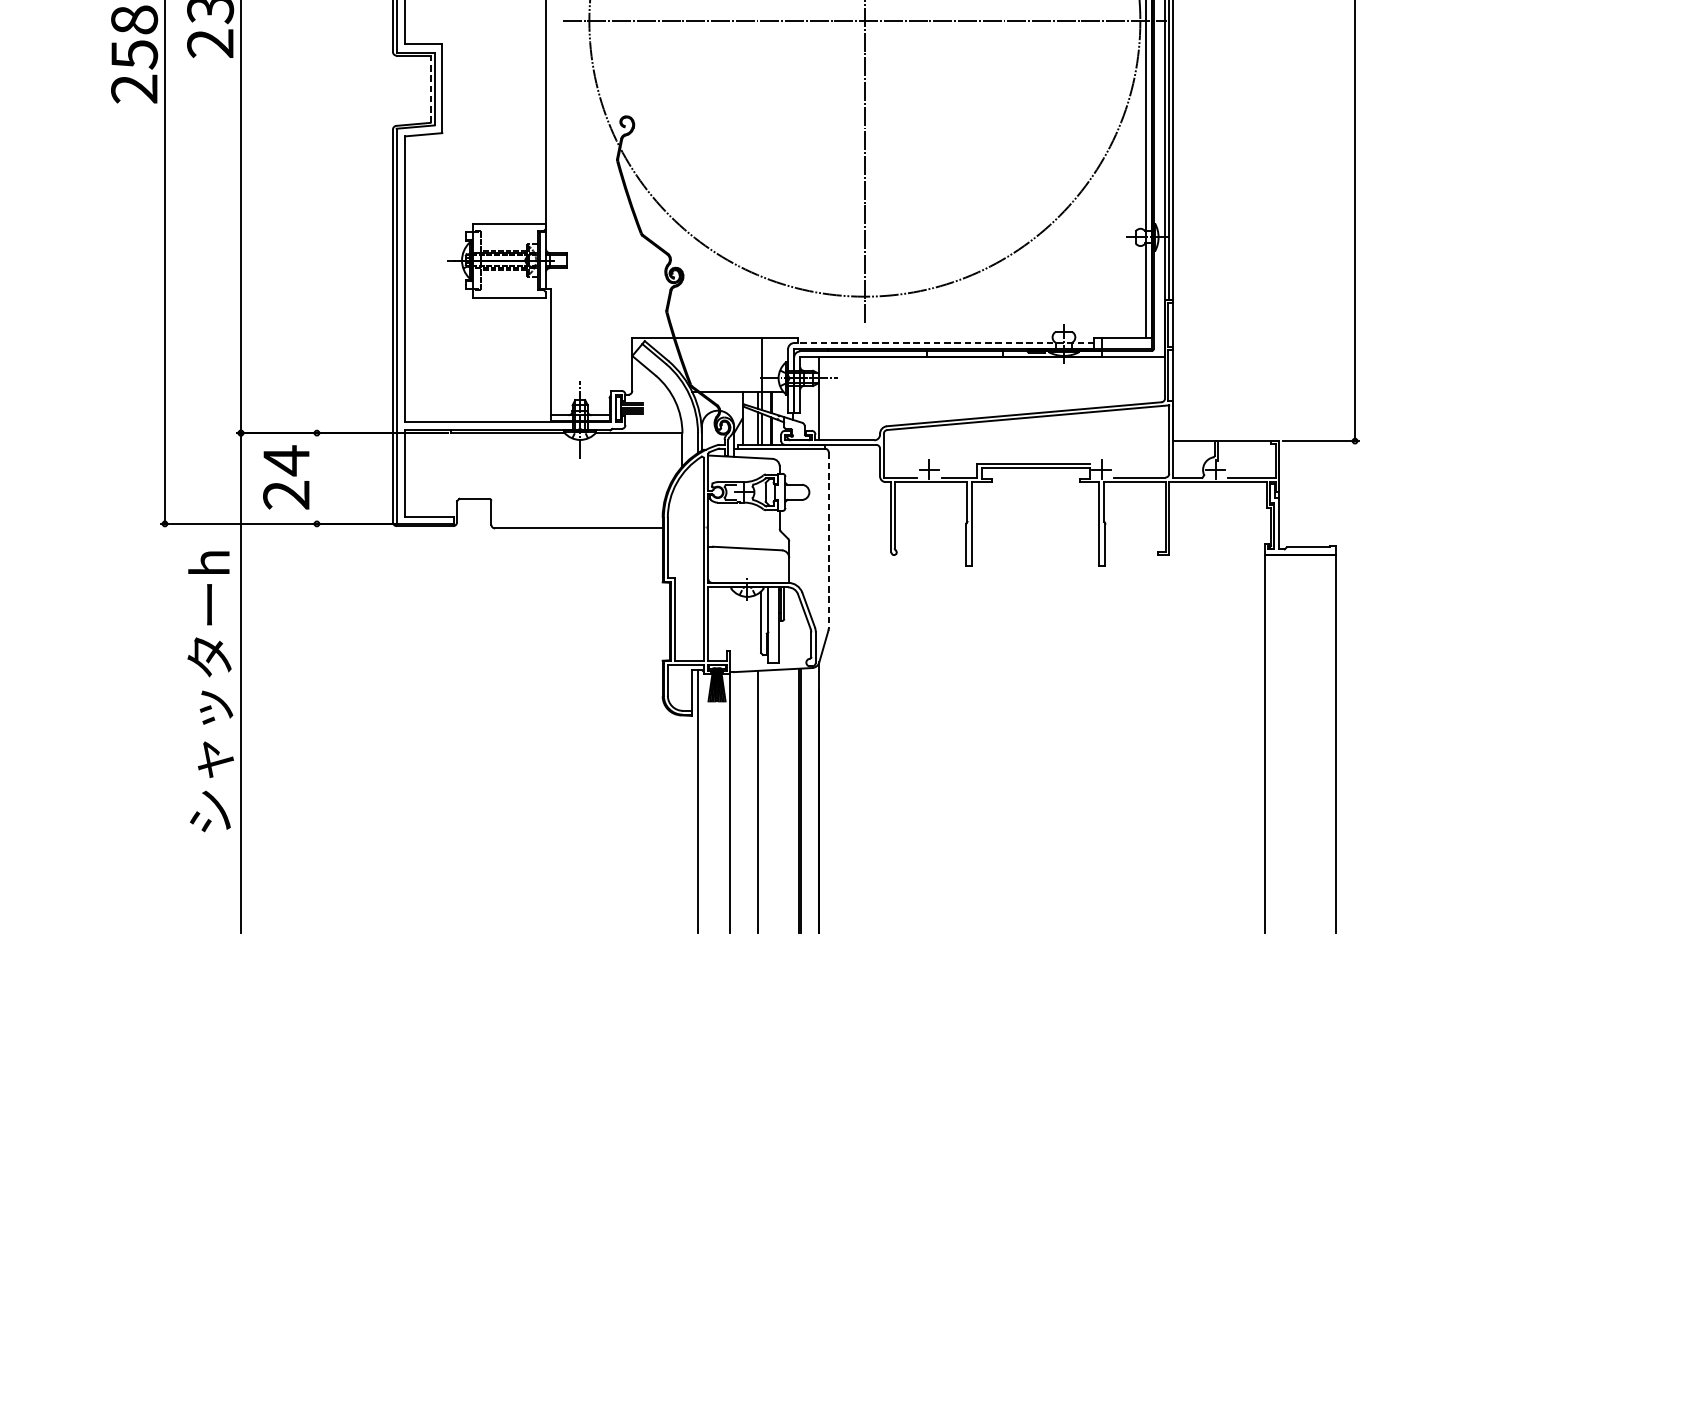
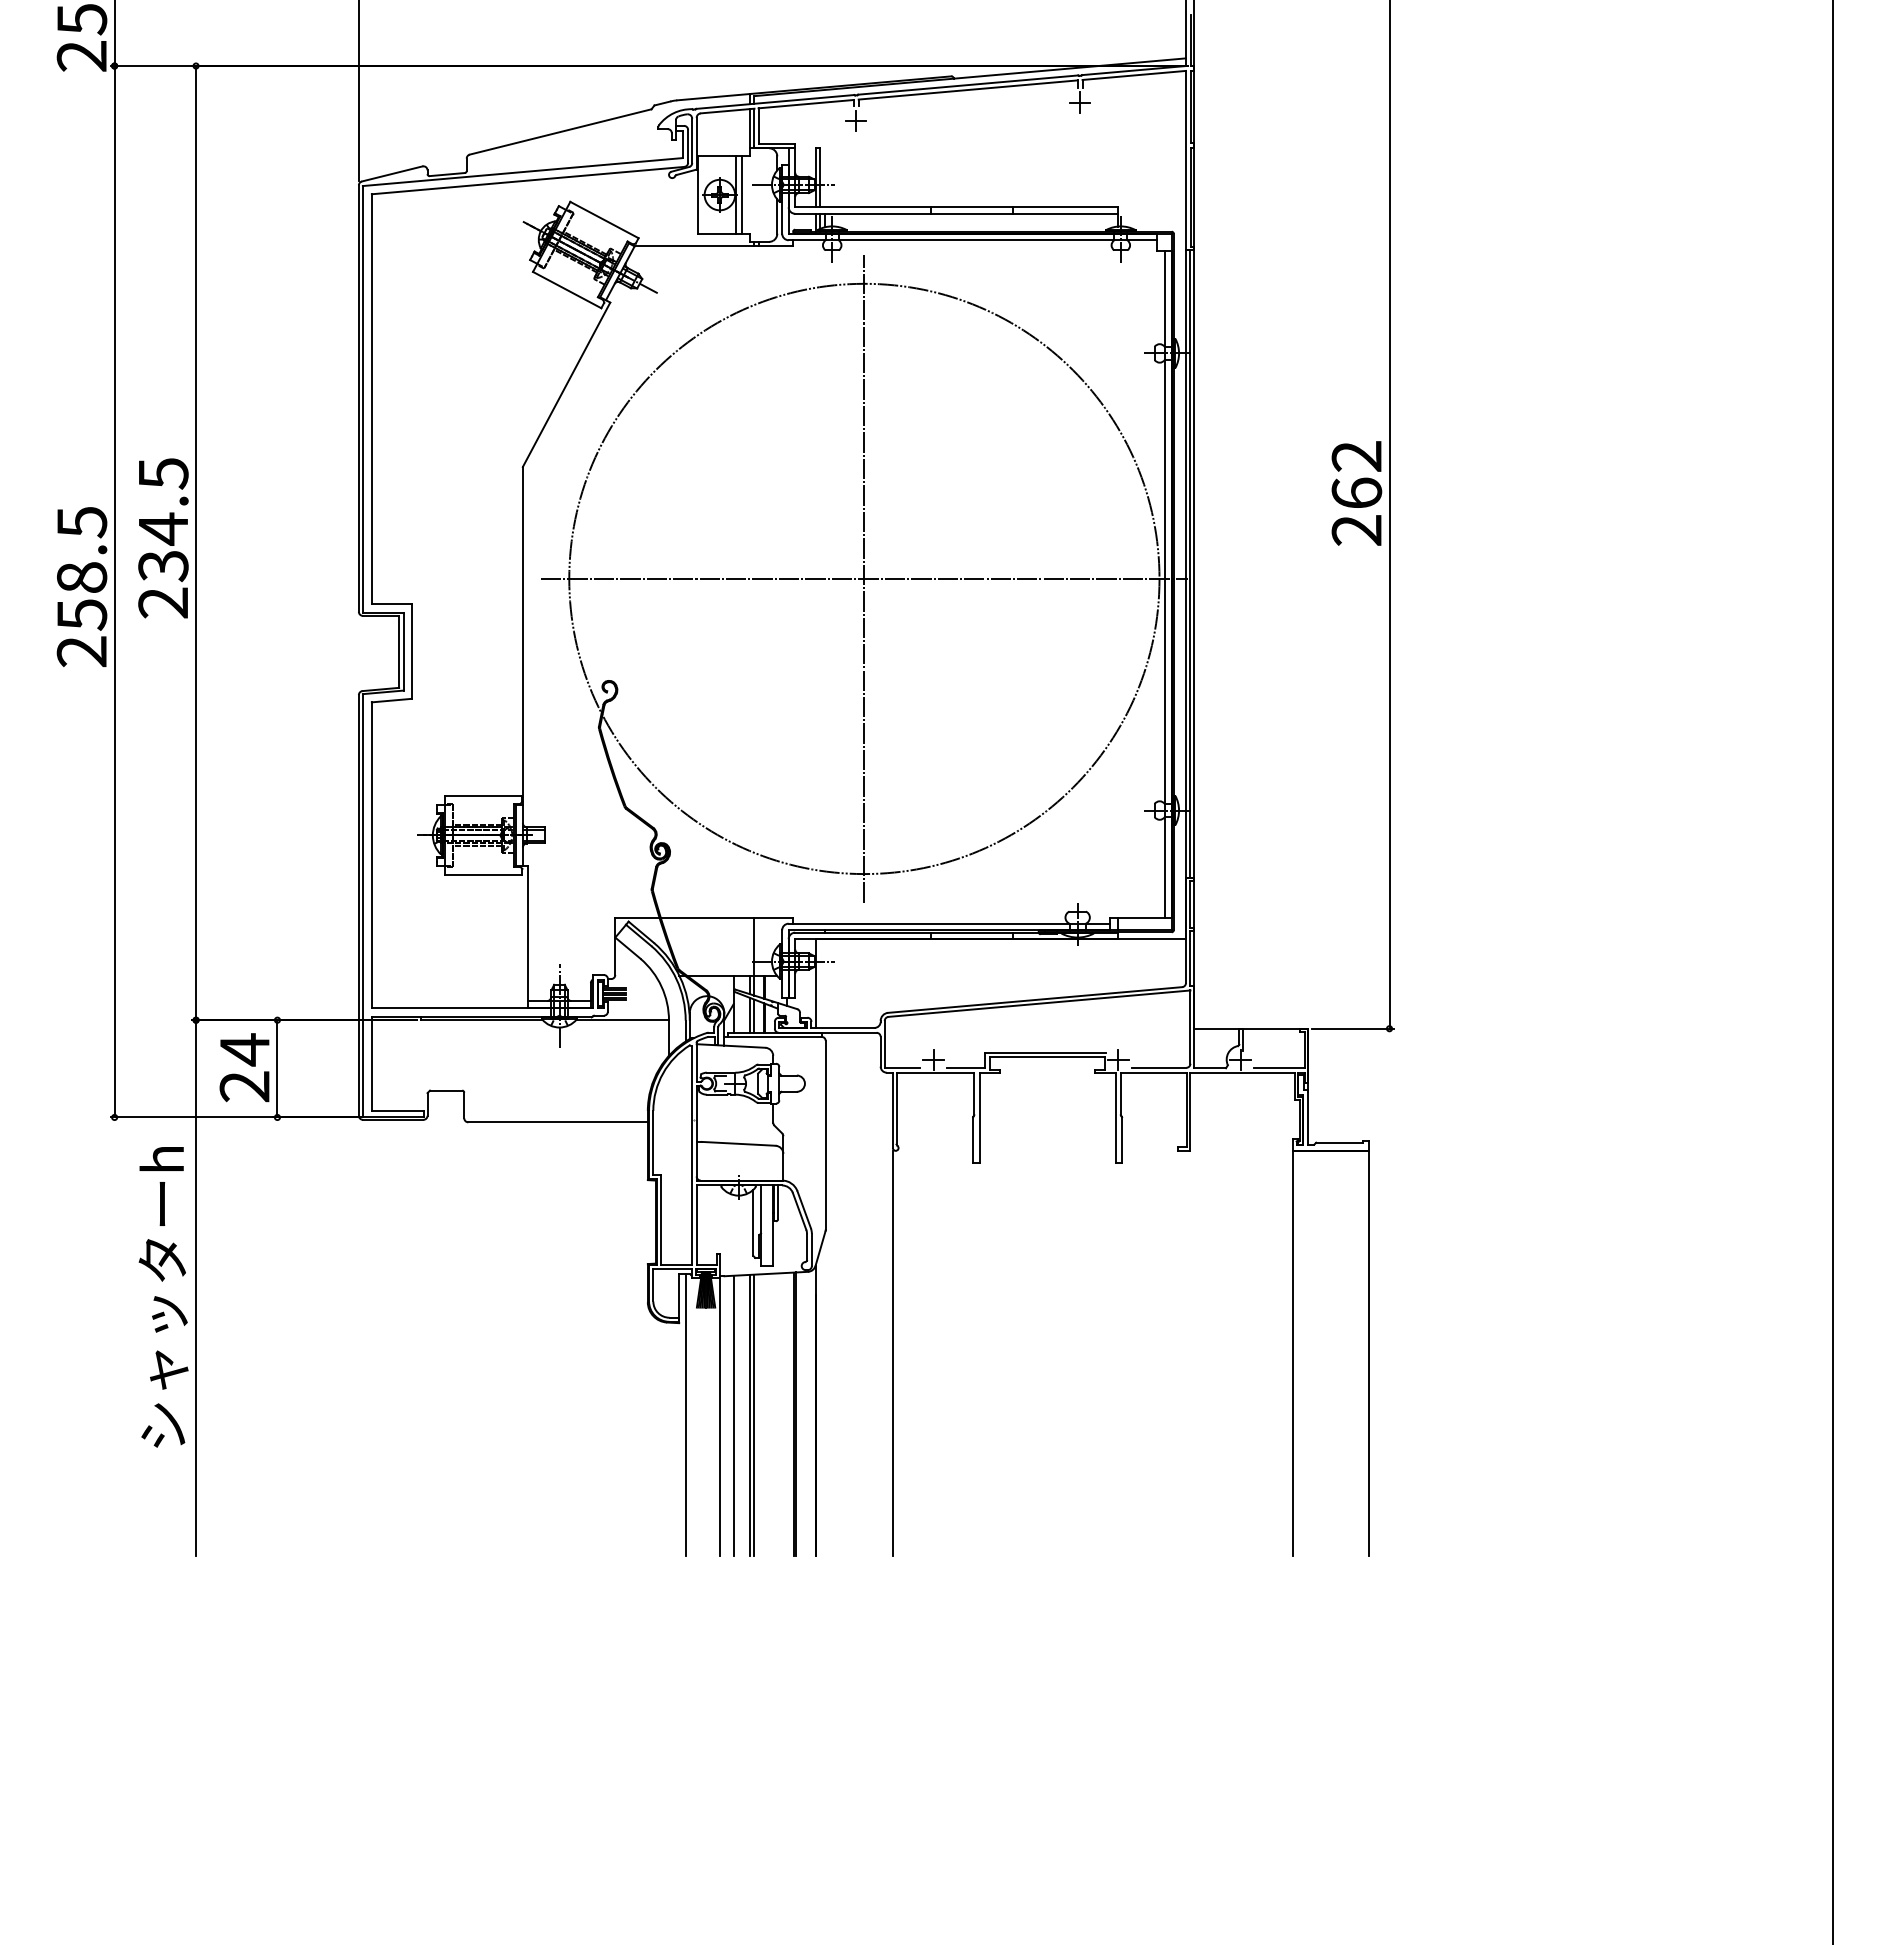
line: (430, 88) -> (399, 651), dashed -> solid
line: (944, 342) -> (949, 923), dashed -> solid
line: (316, 478) -> (277, 1068), added
line: (828, 540) -> (825, 1135), dashed -> solid
line: (891, 743) -> (892, 1352), added
line: (762, 801) -> (754, 1414), added
line: (742, 802) -> (733, 1415), added

